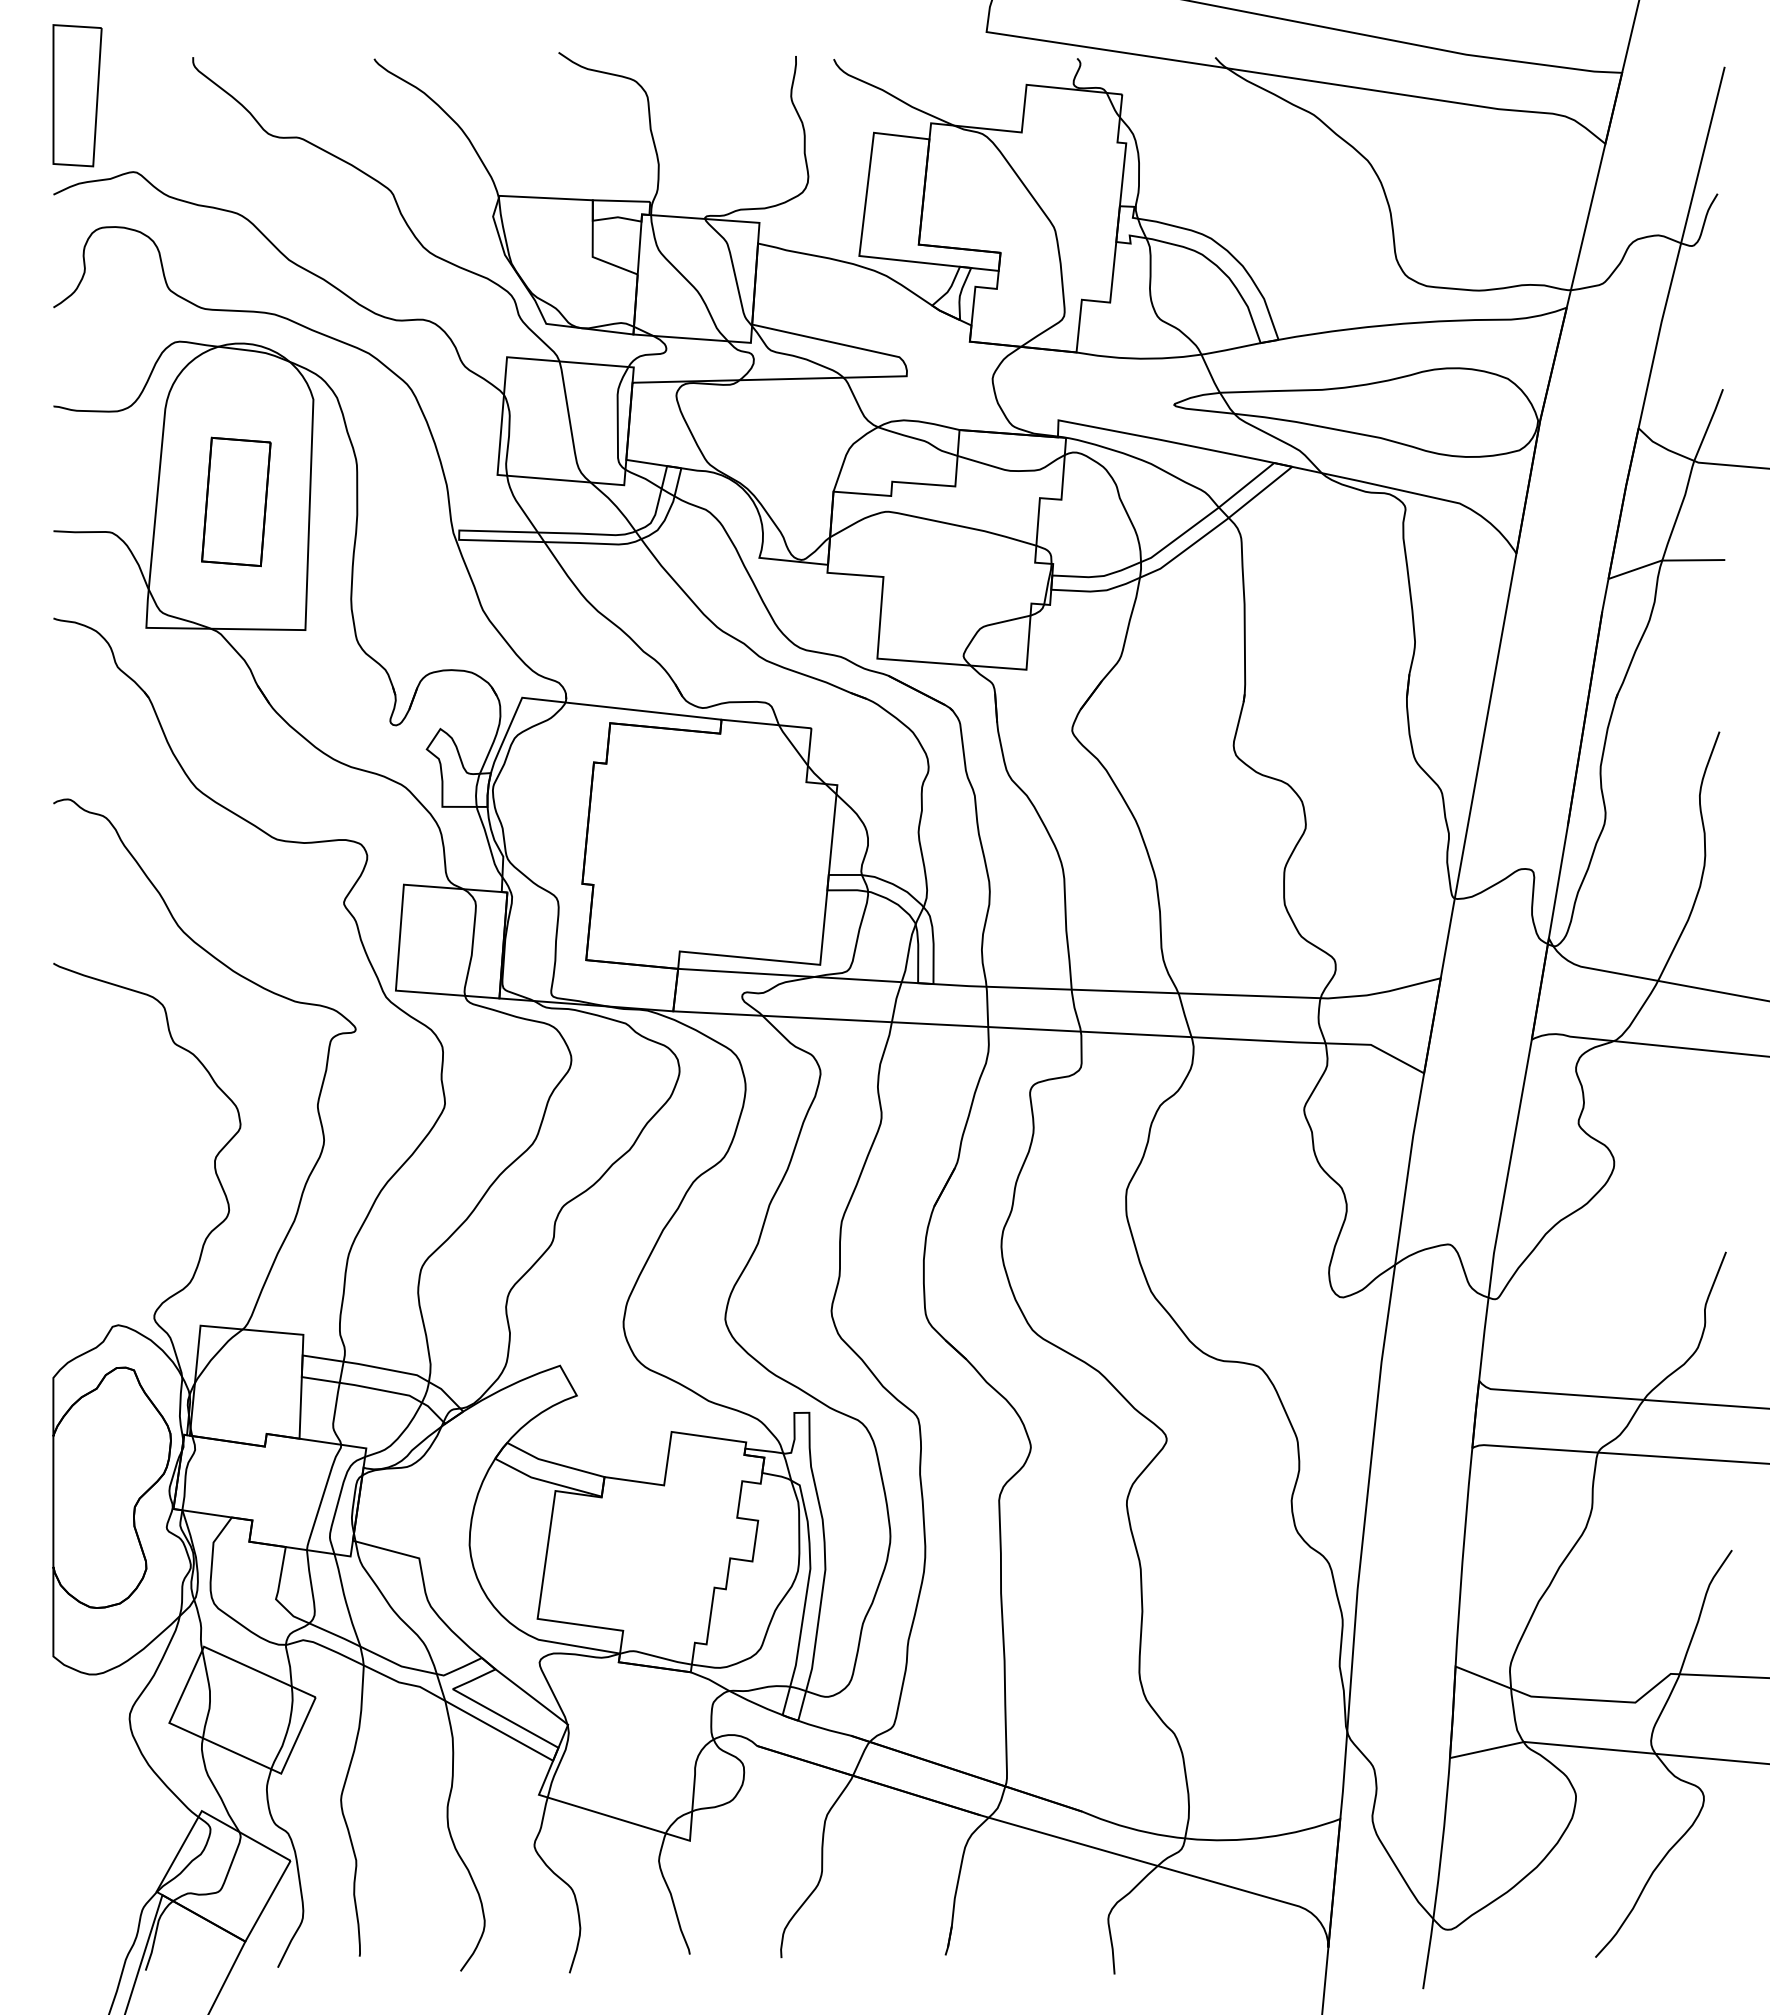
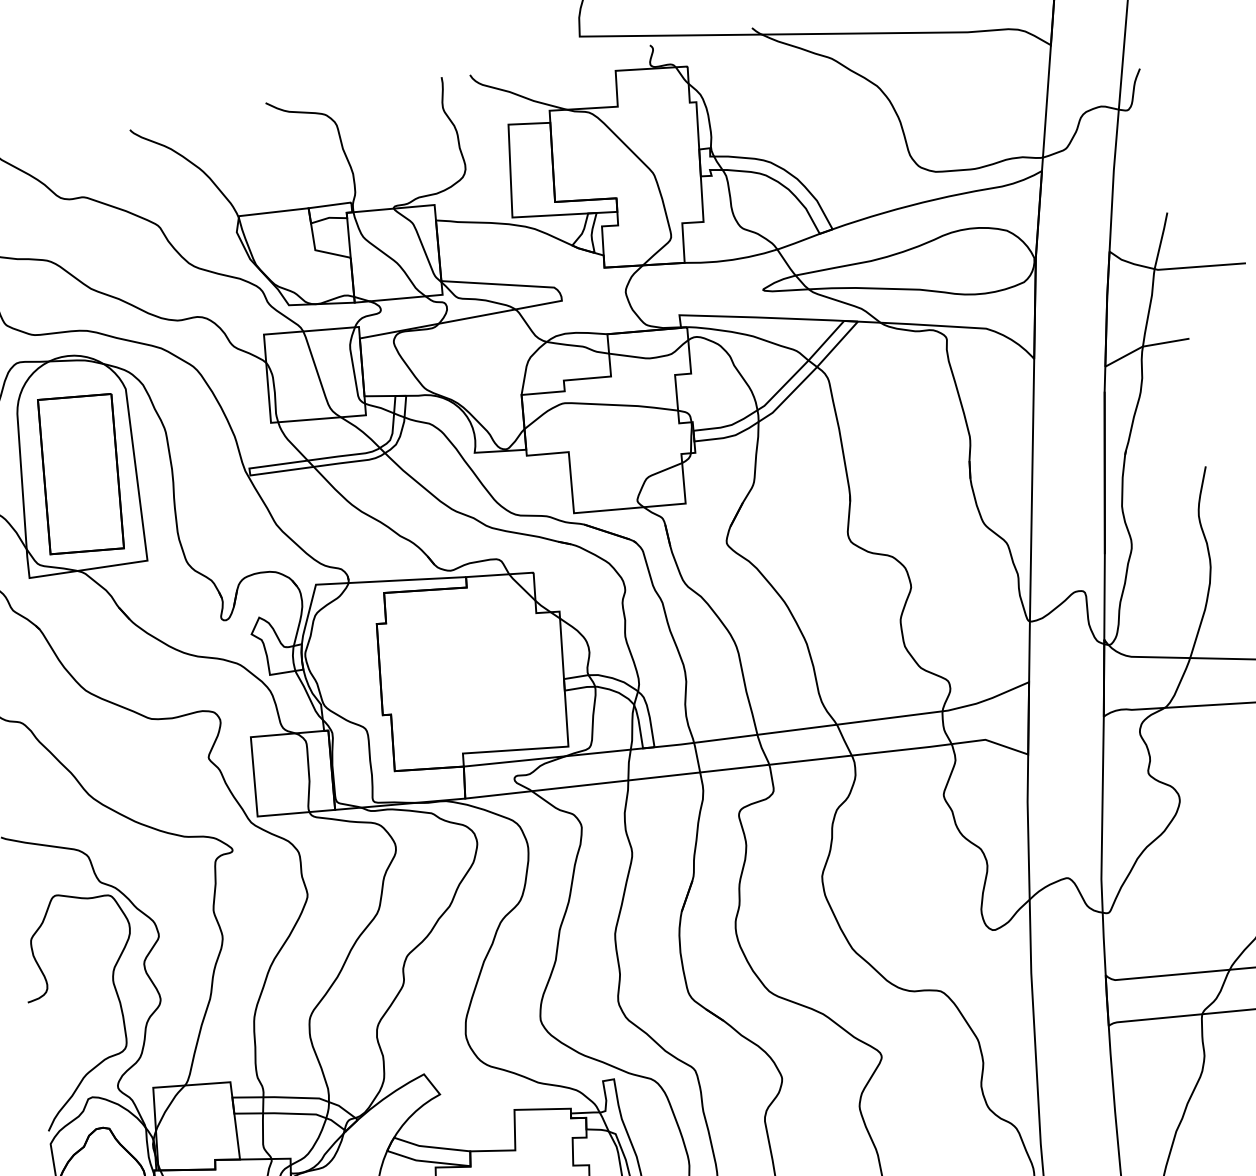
part: (236, 501) -> (81, 473), size x1.67
curve: (172, 1198) -> (117, 997), added

